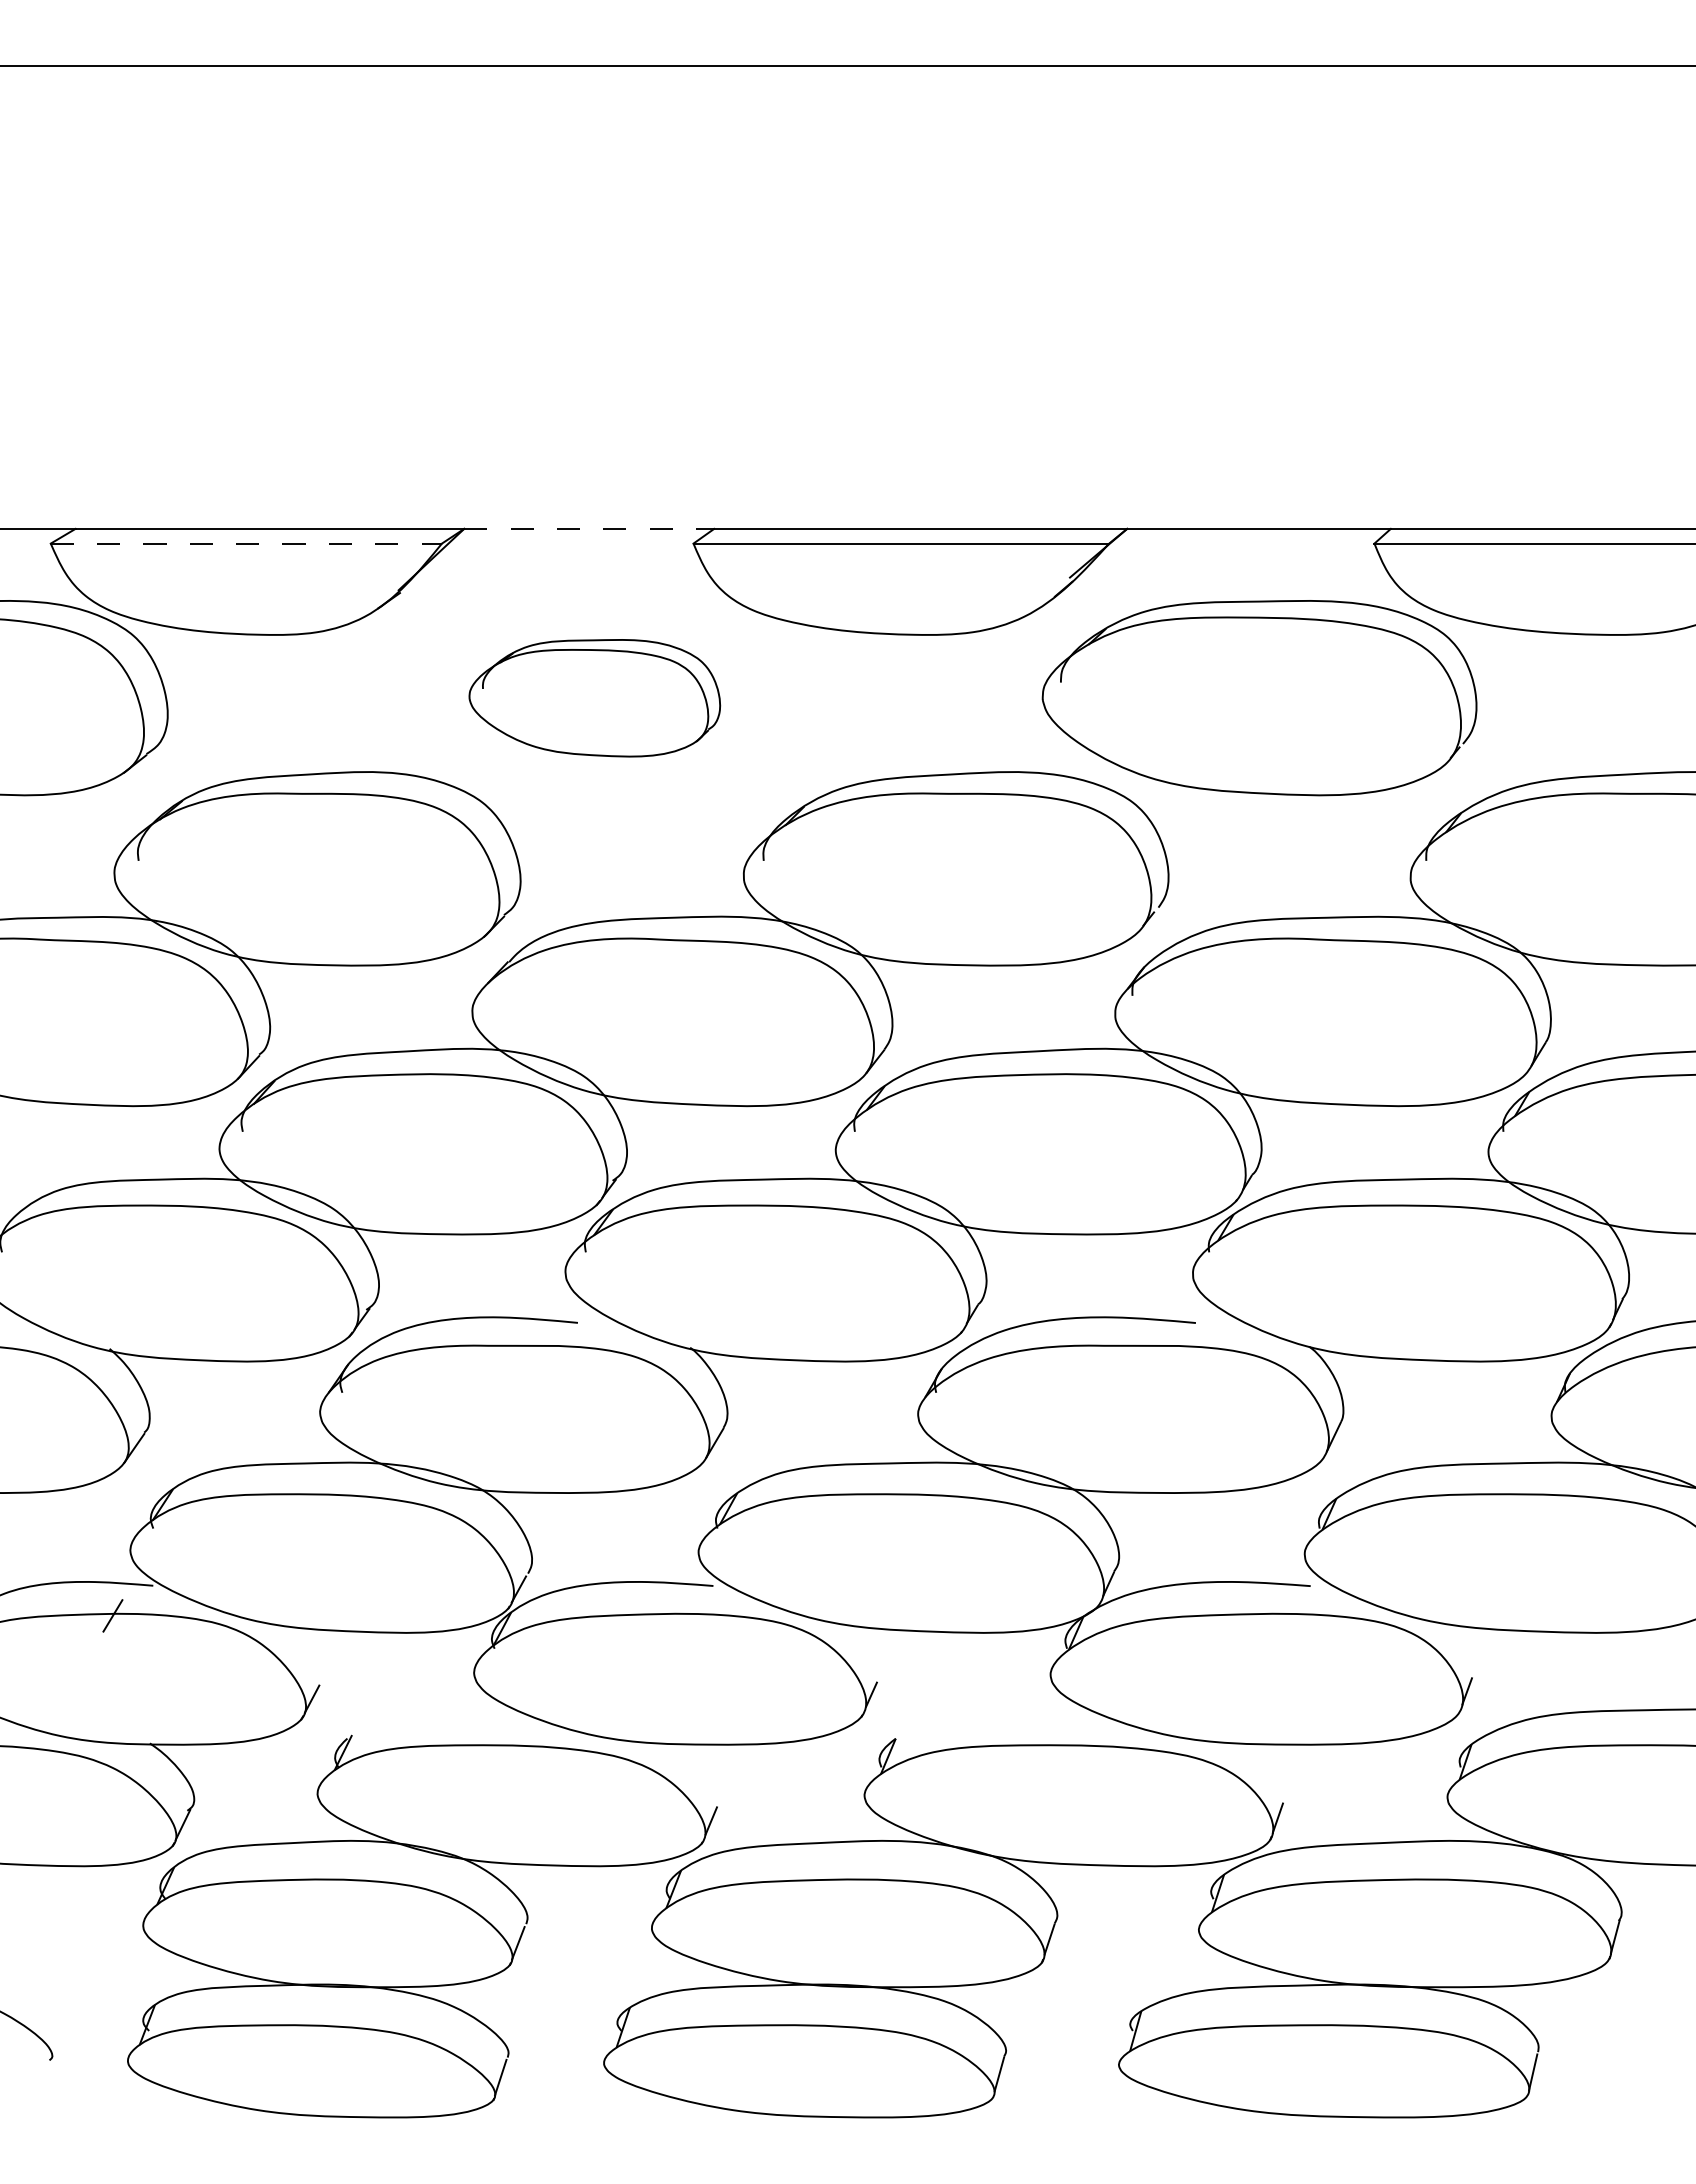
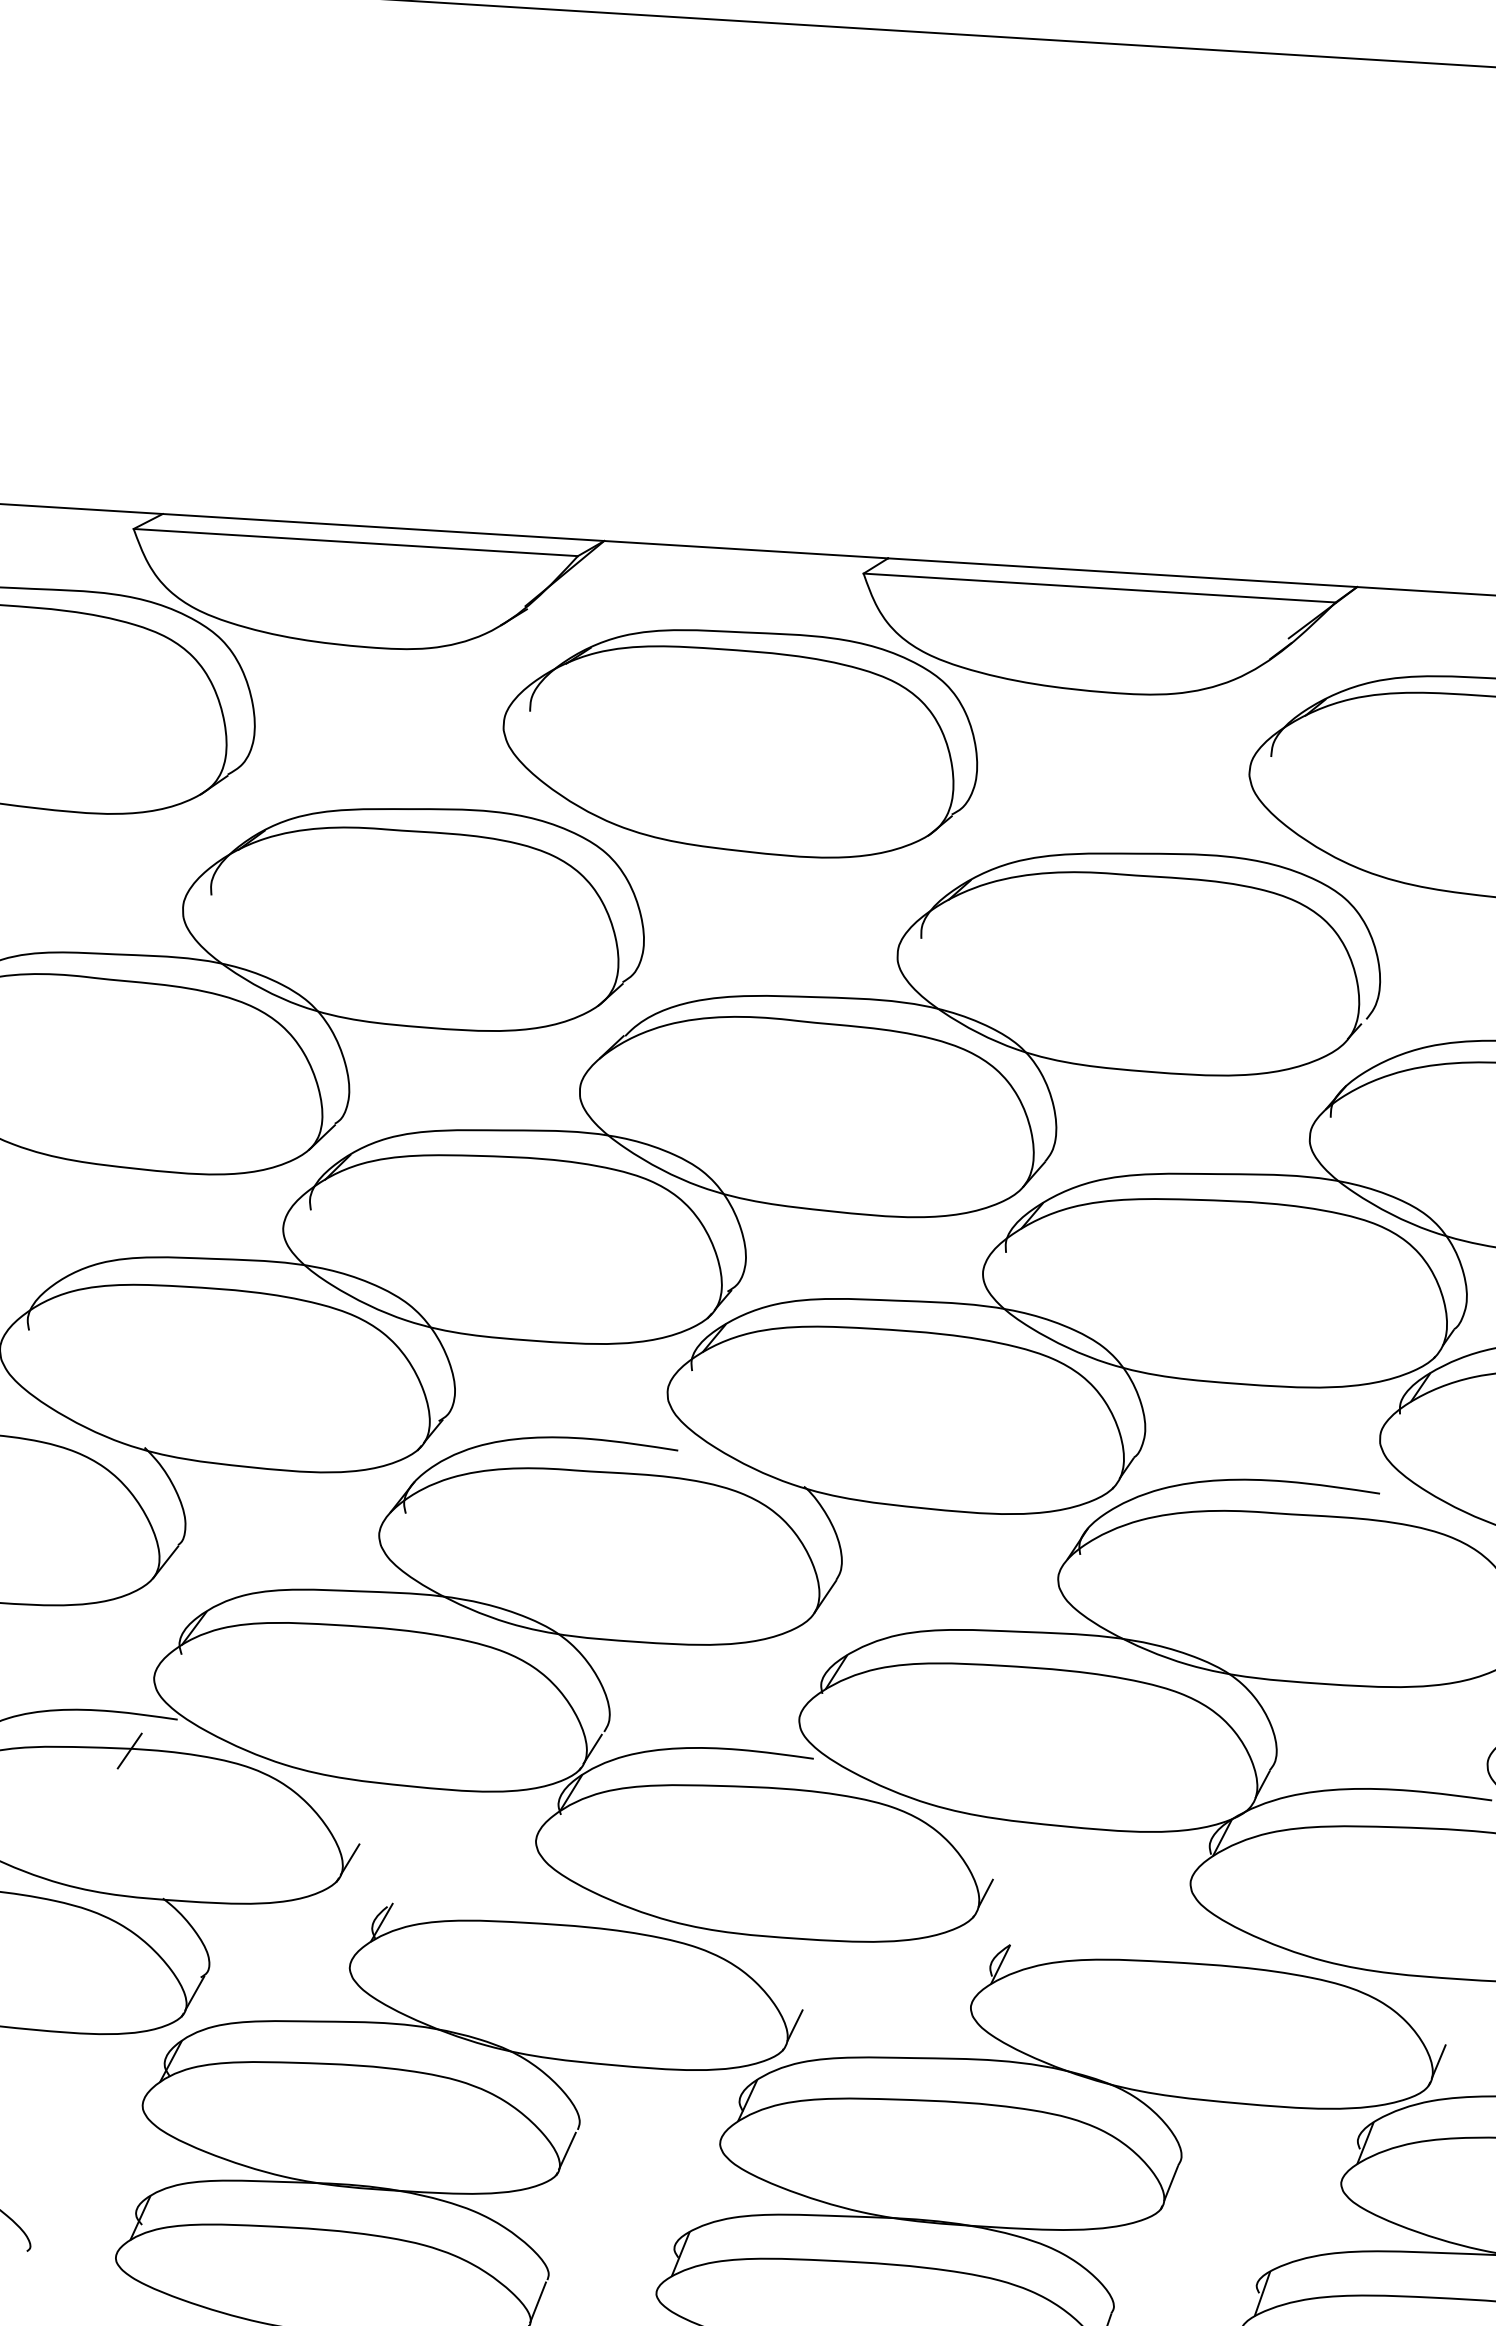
line: (589, 528) -> (746, 549), dashed -> solid
line: (246, 543) -> (355, 542), dashed -> solid
part: (594, 698) -> (740, 742), size x1.67

